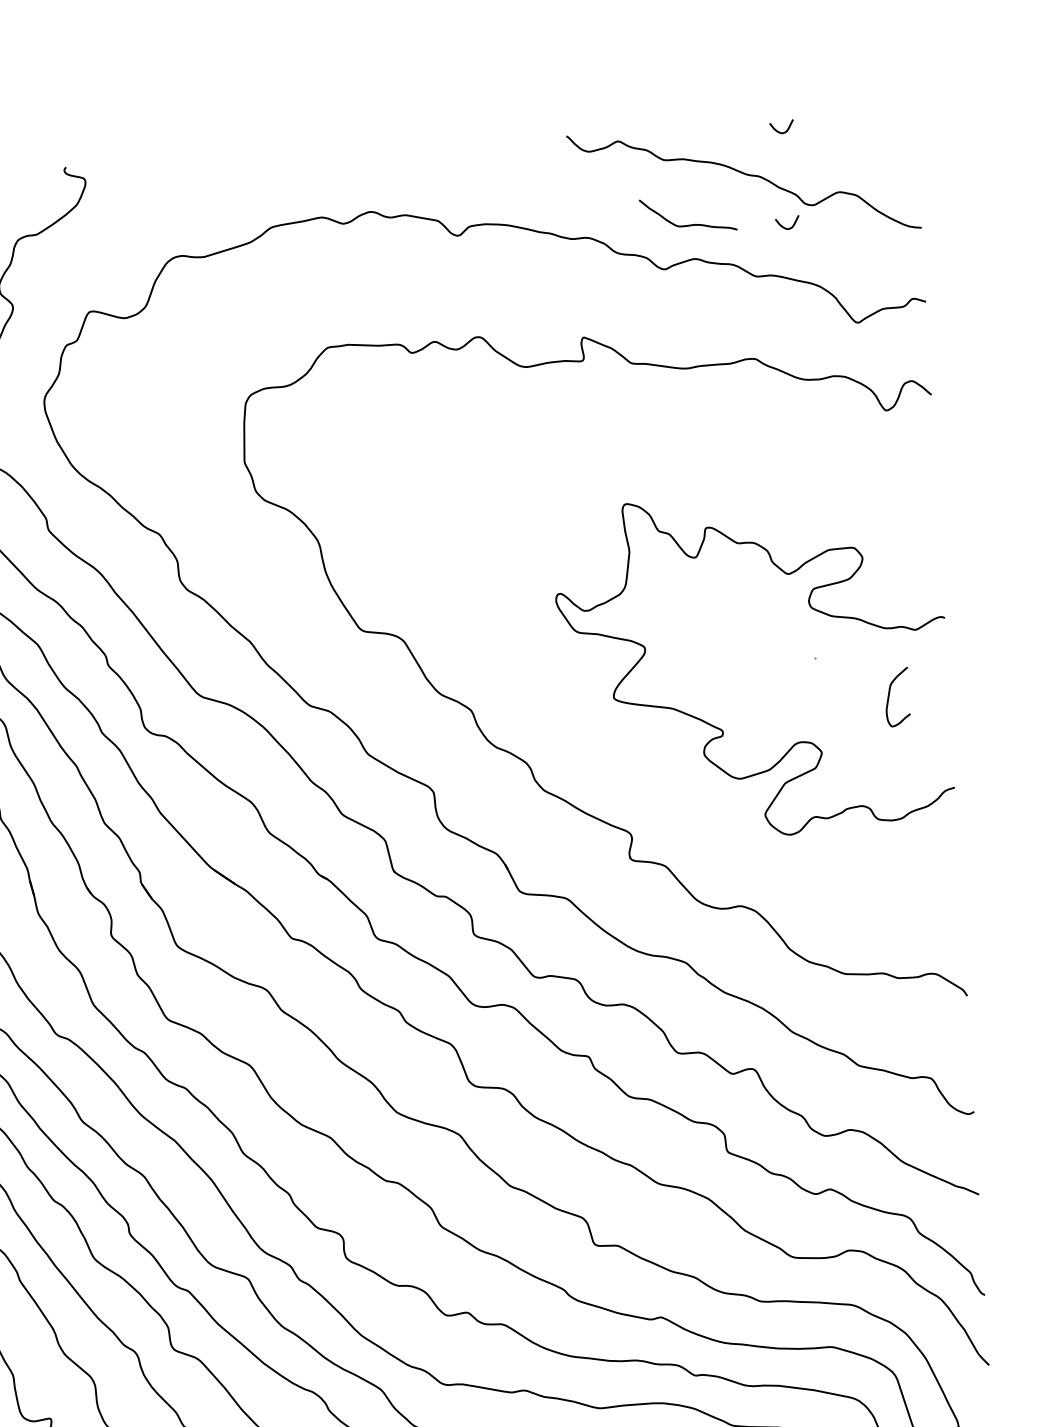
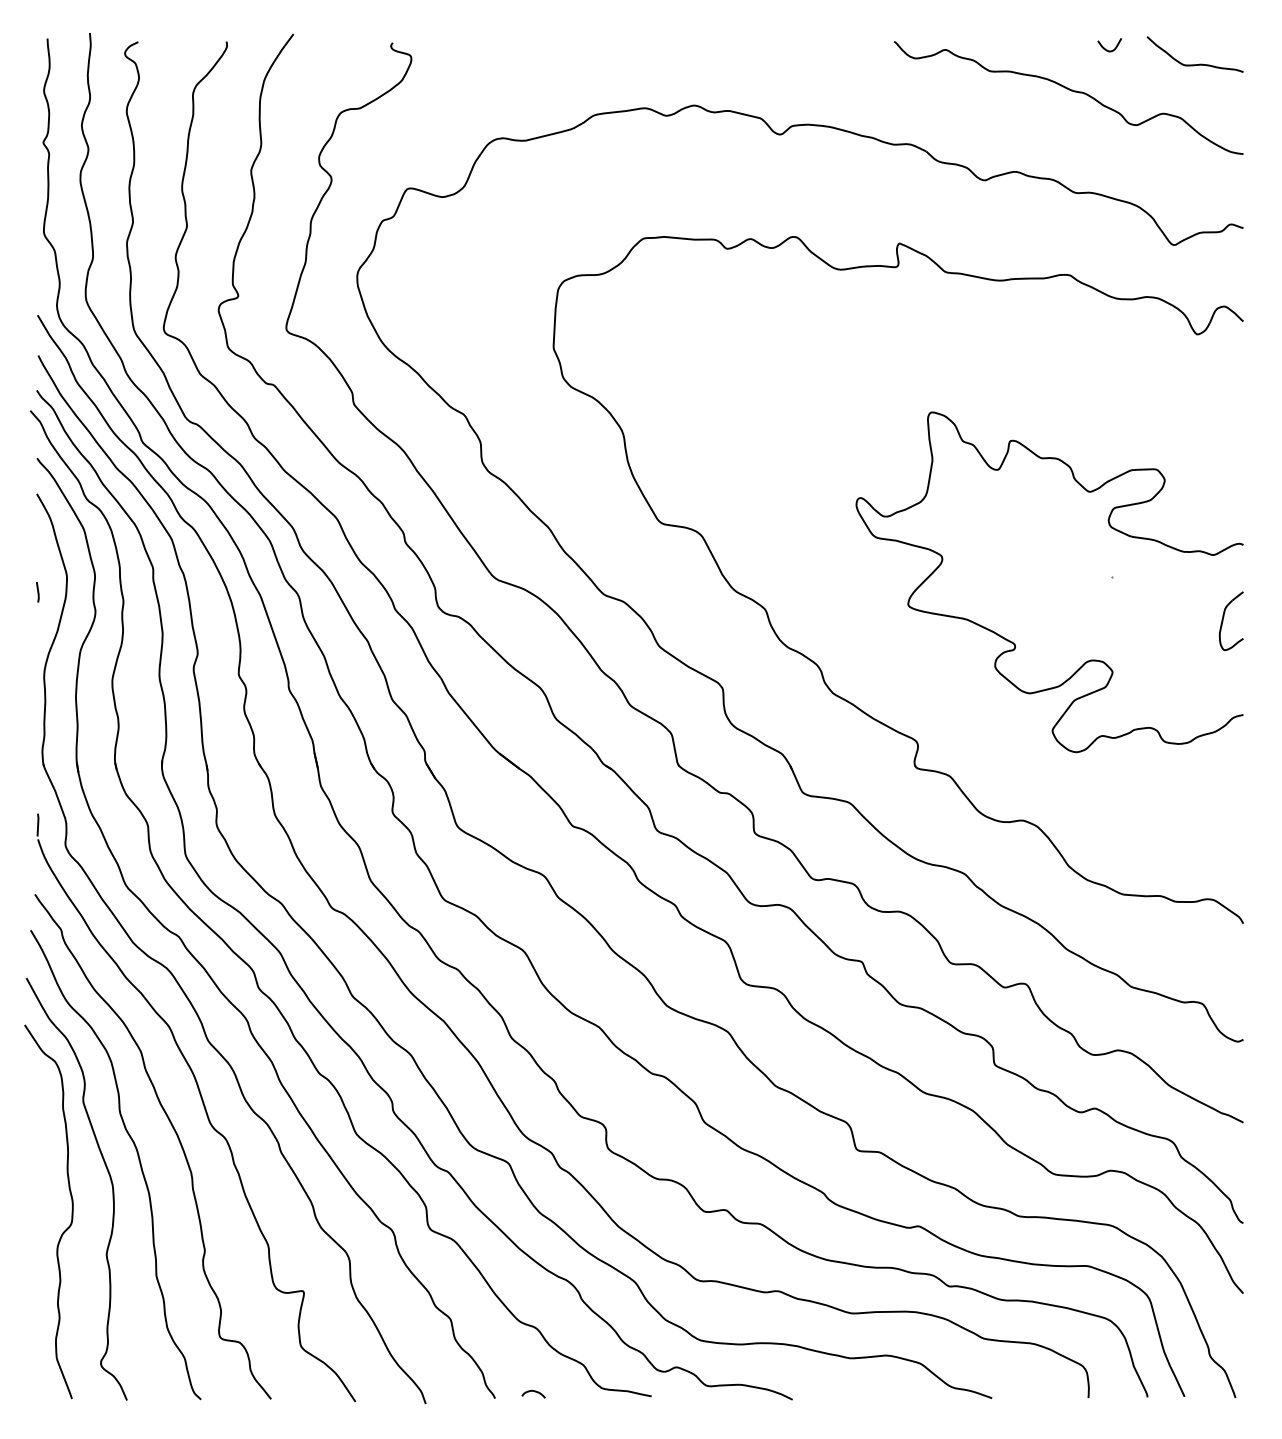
curve: (688, 225) -> (1194, 64), moved
curve: (785, 227) -> (1107, 145), removed
part: (889, 697) -> (1223, 621), moved

